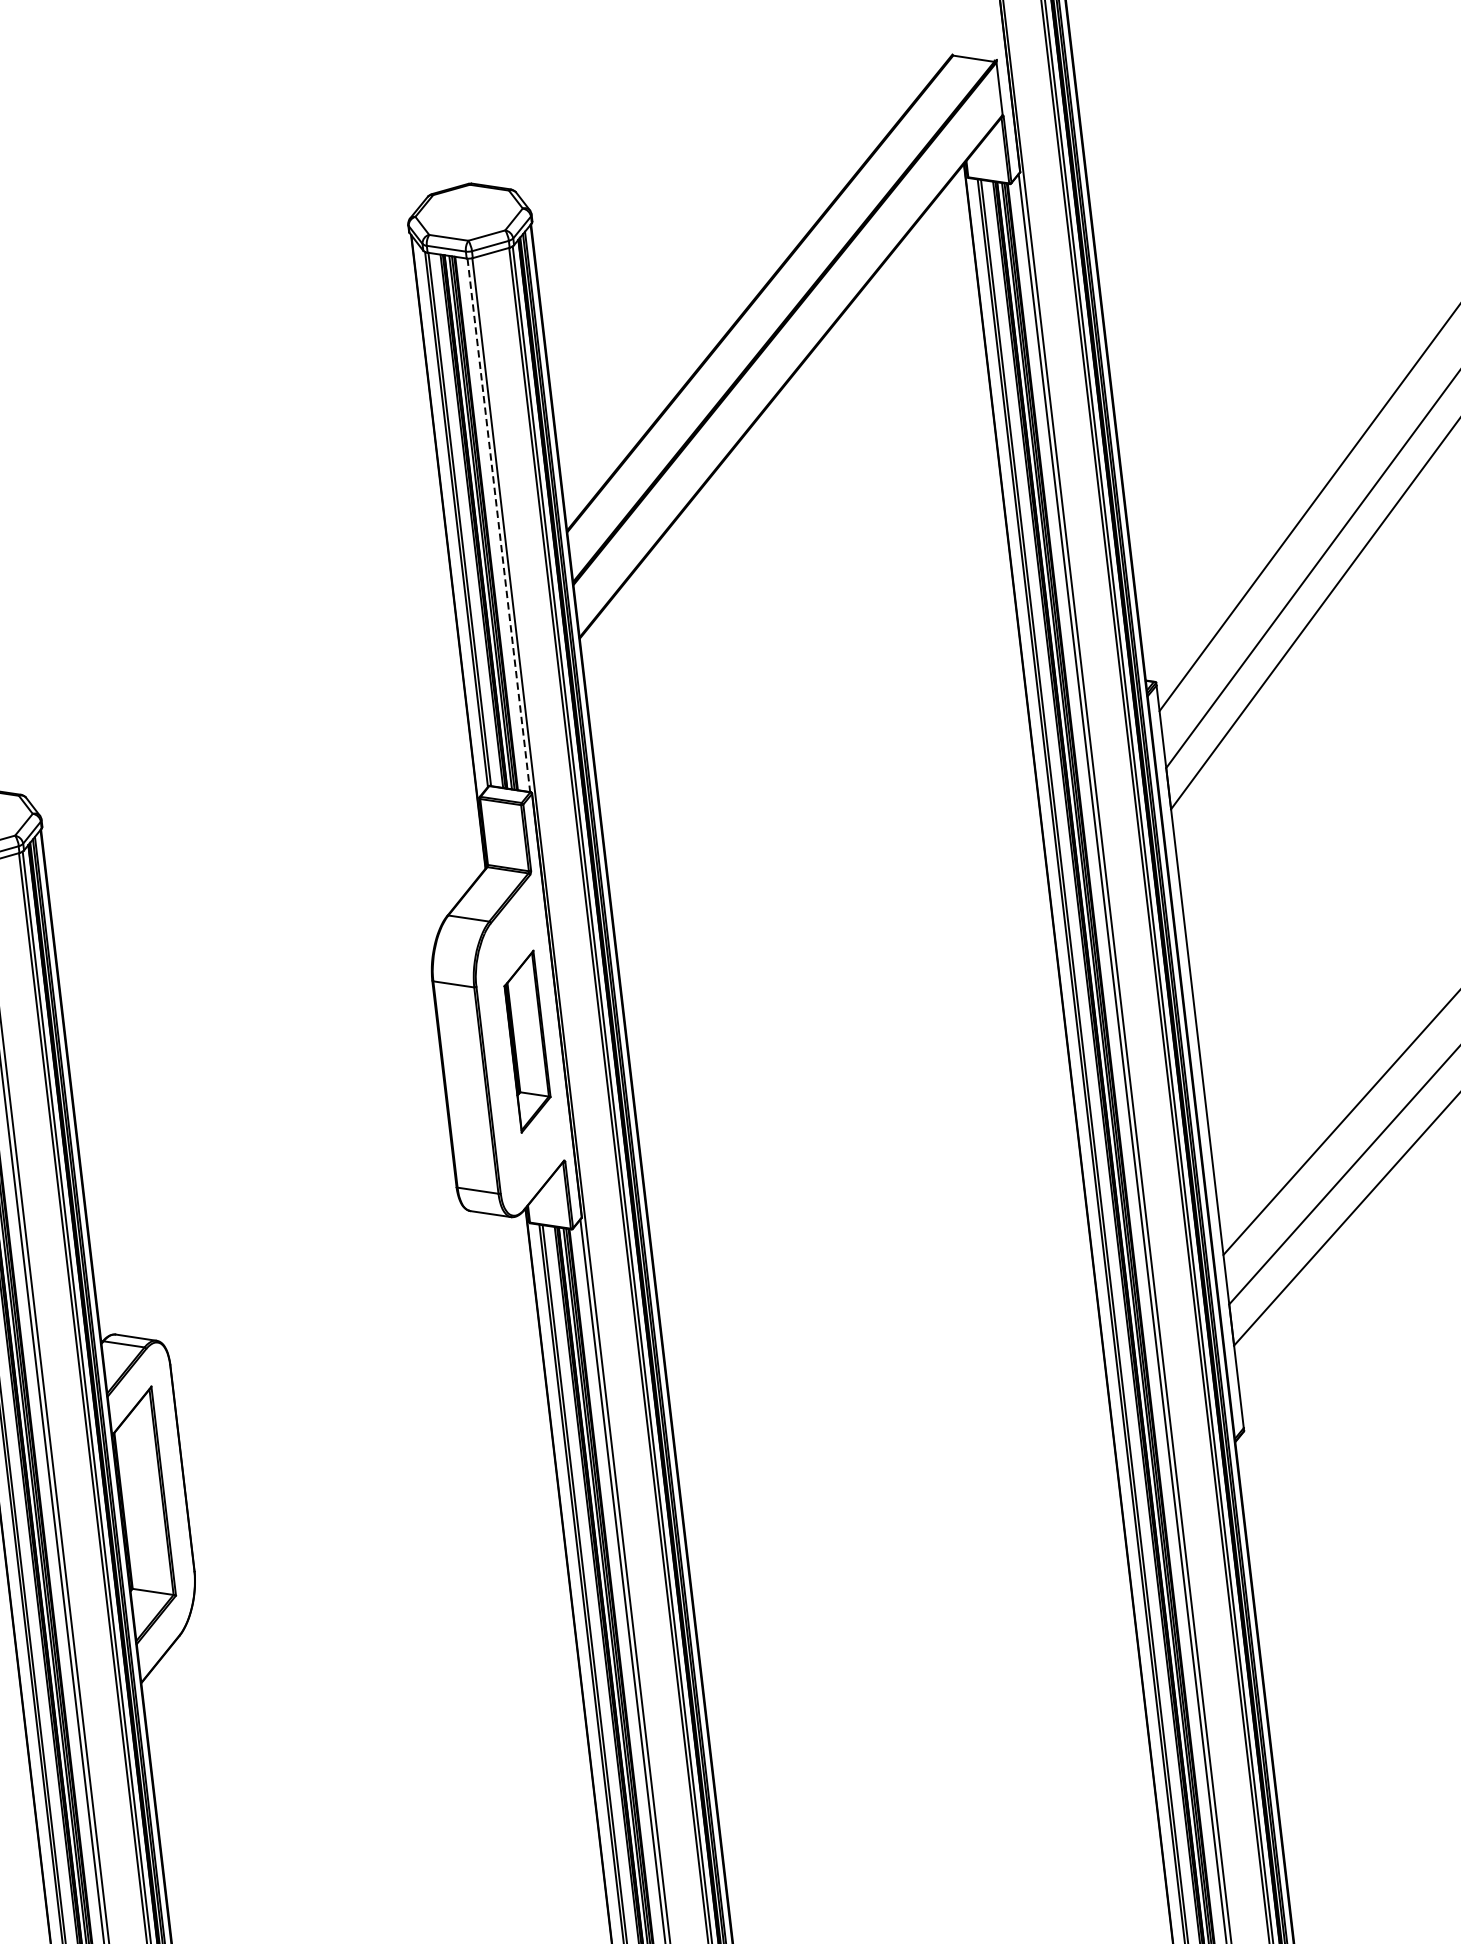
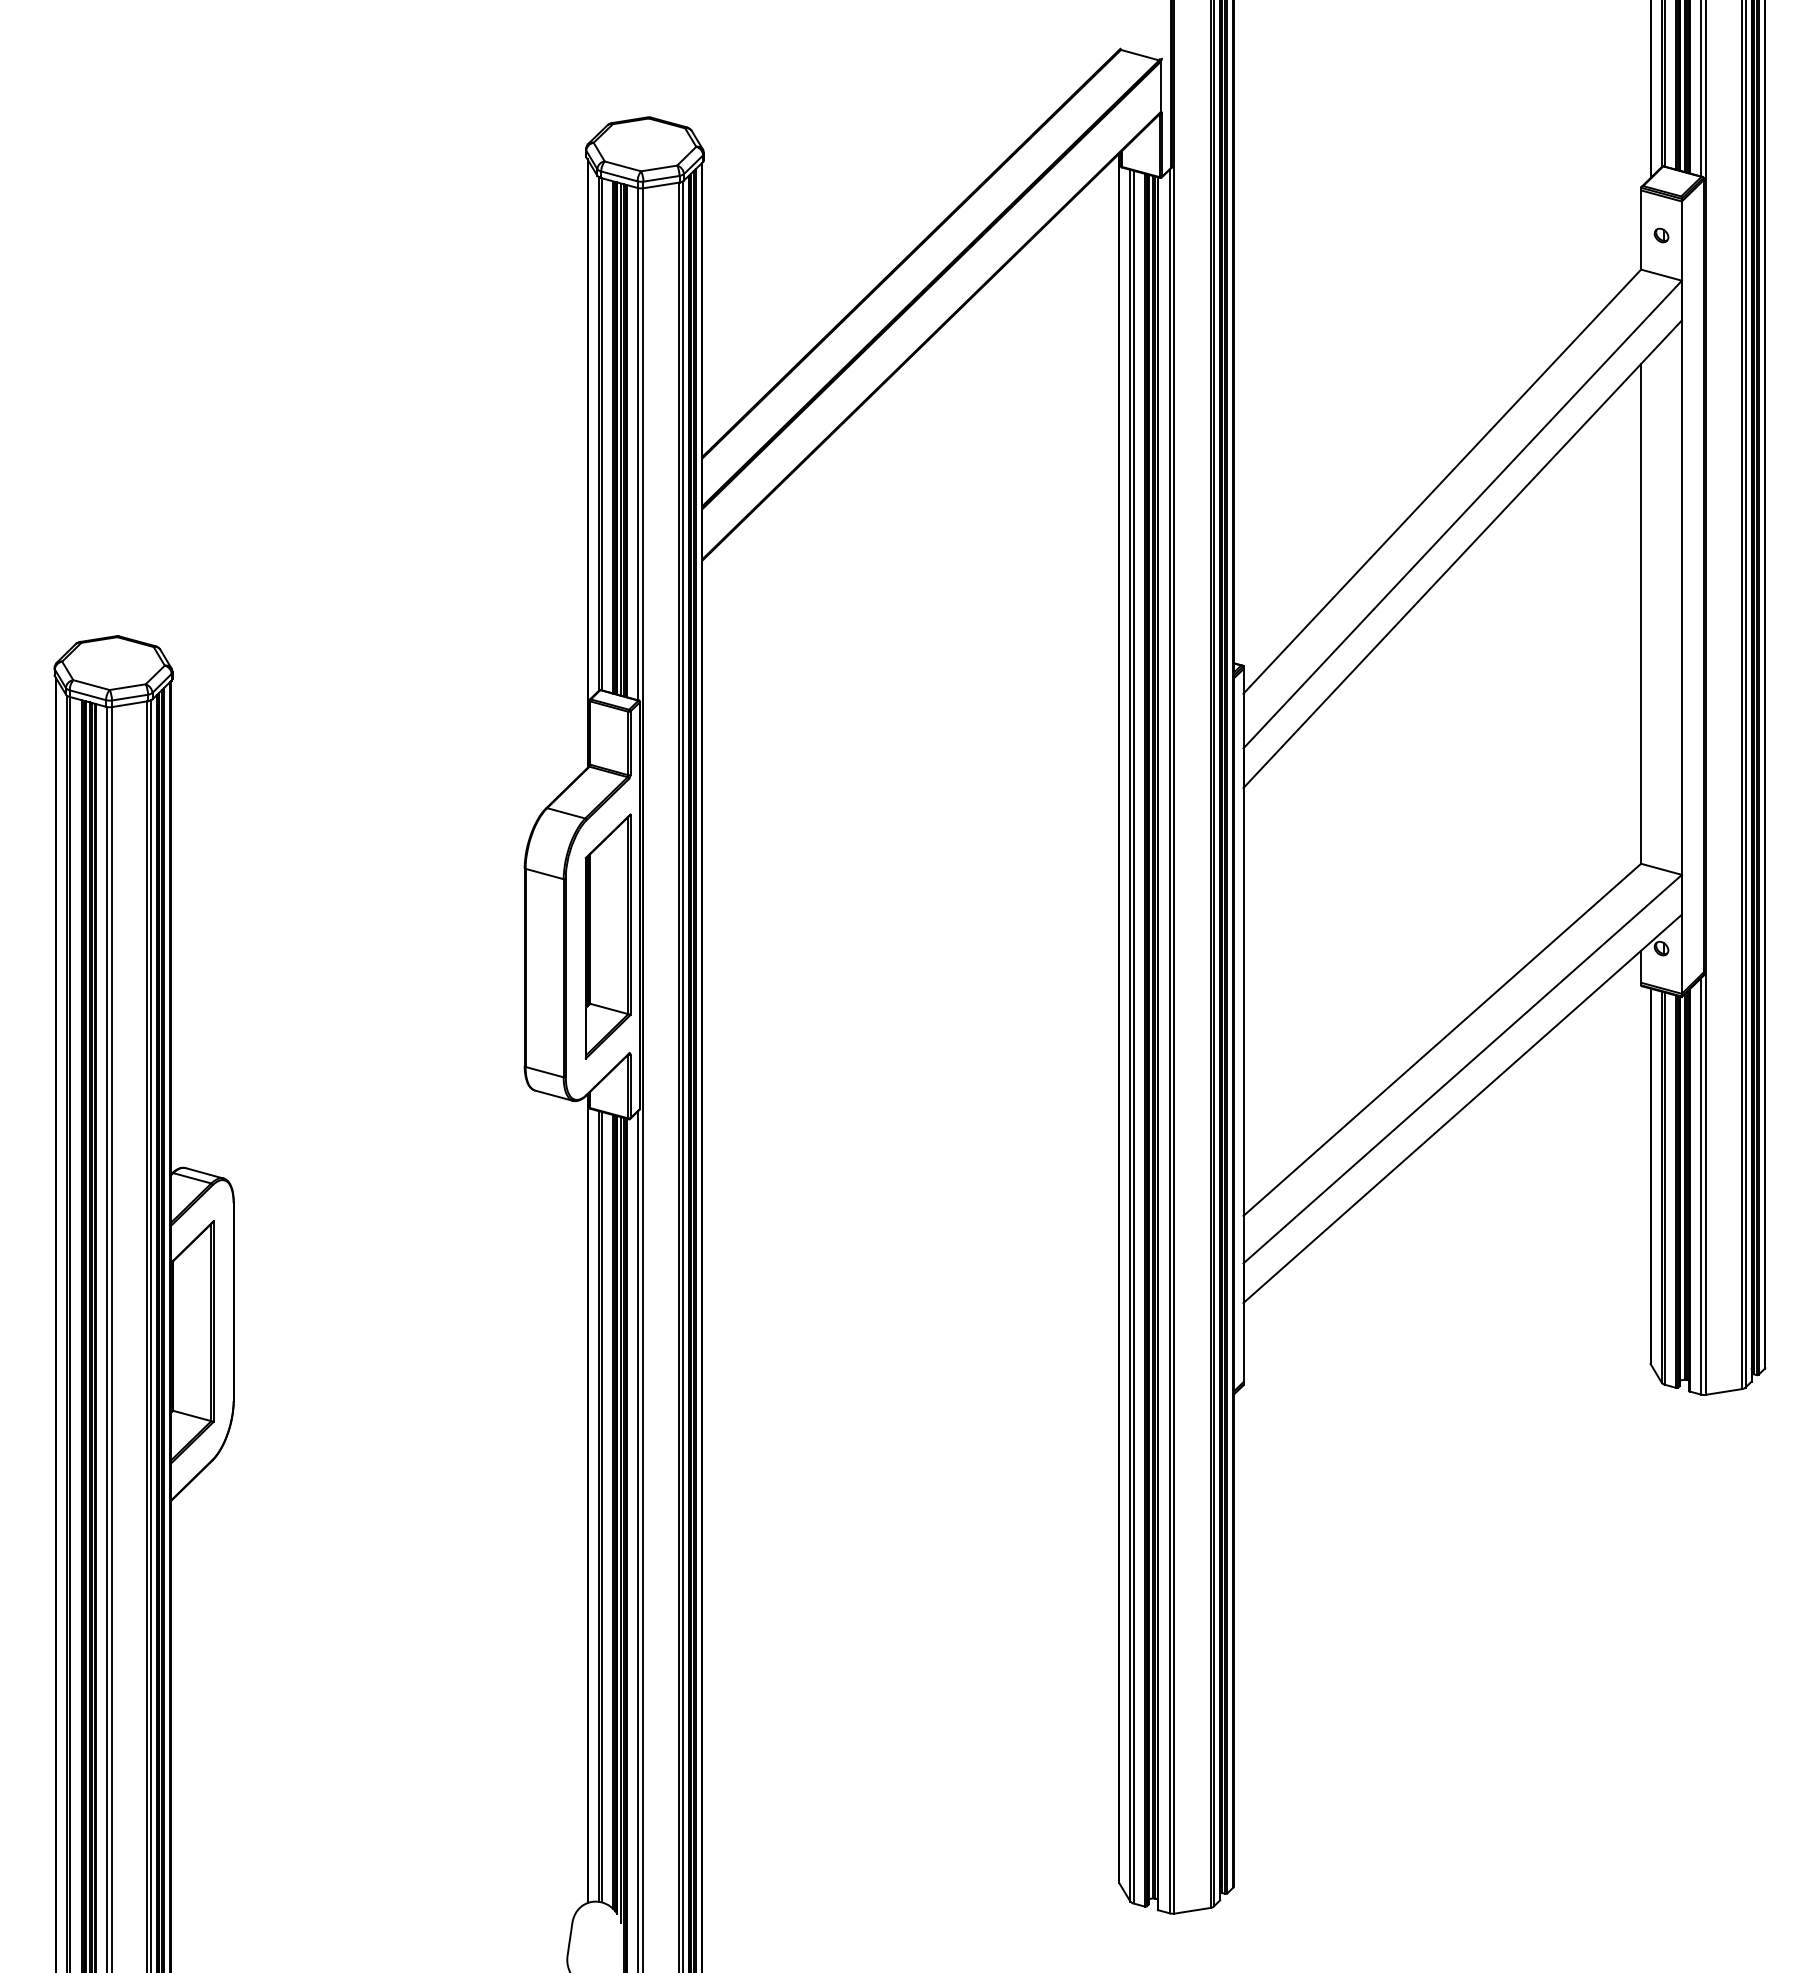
line: (499, 525) -> (638, 444), dashed -> solid
part: (526, 1041) -> (607, 936), size x1.43

